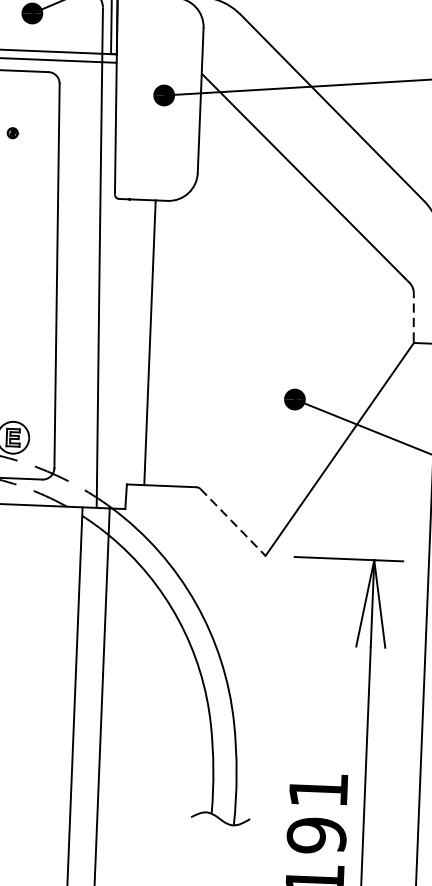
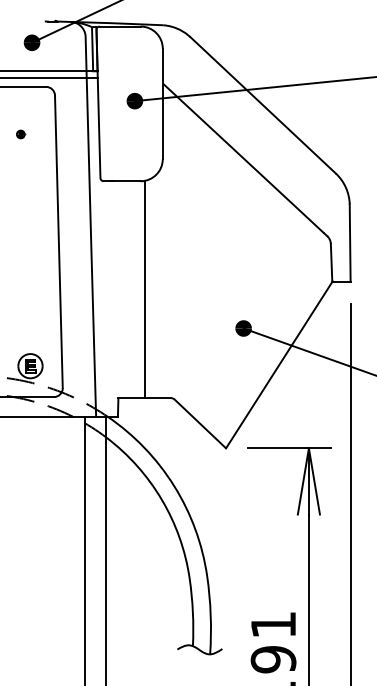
line: (413, 316) -> (331, 261), dashed -> solid
line: (149, 342) -> (144, 289), moved
line: (233, 523) -> (200, 424), dashed -> solid

